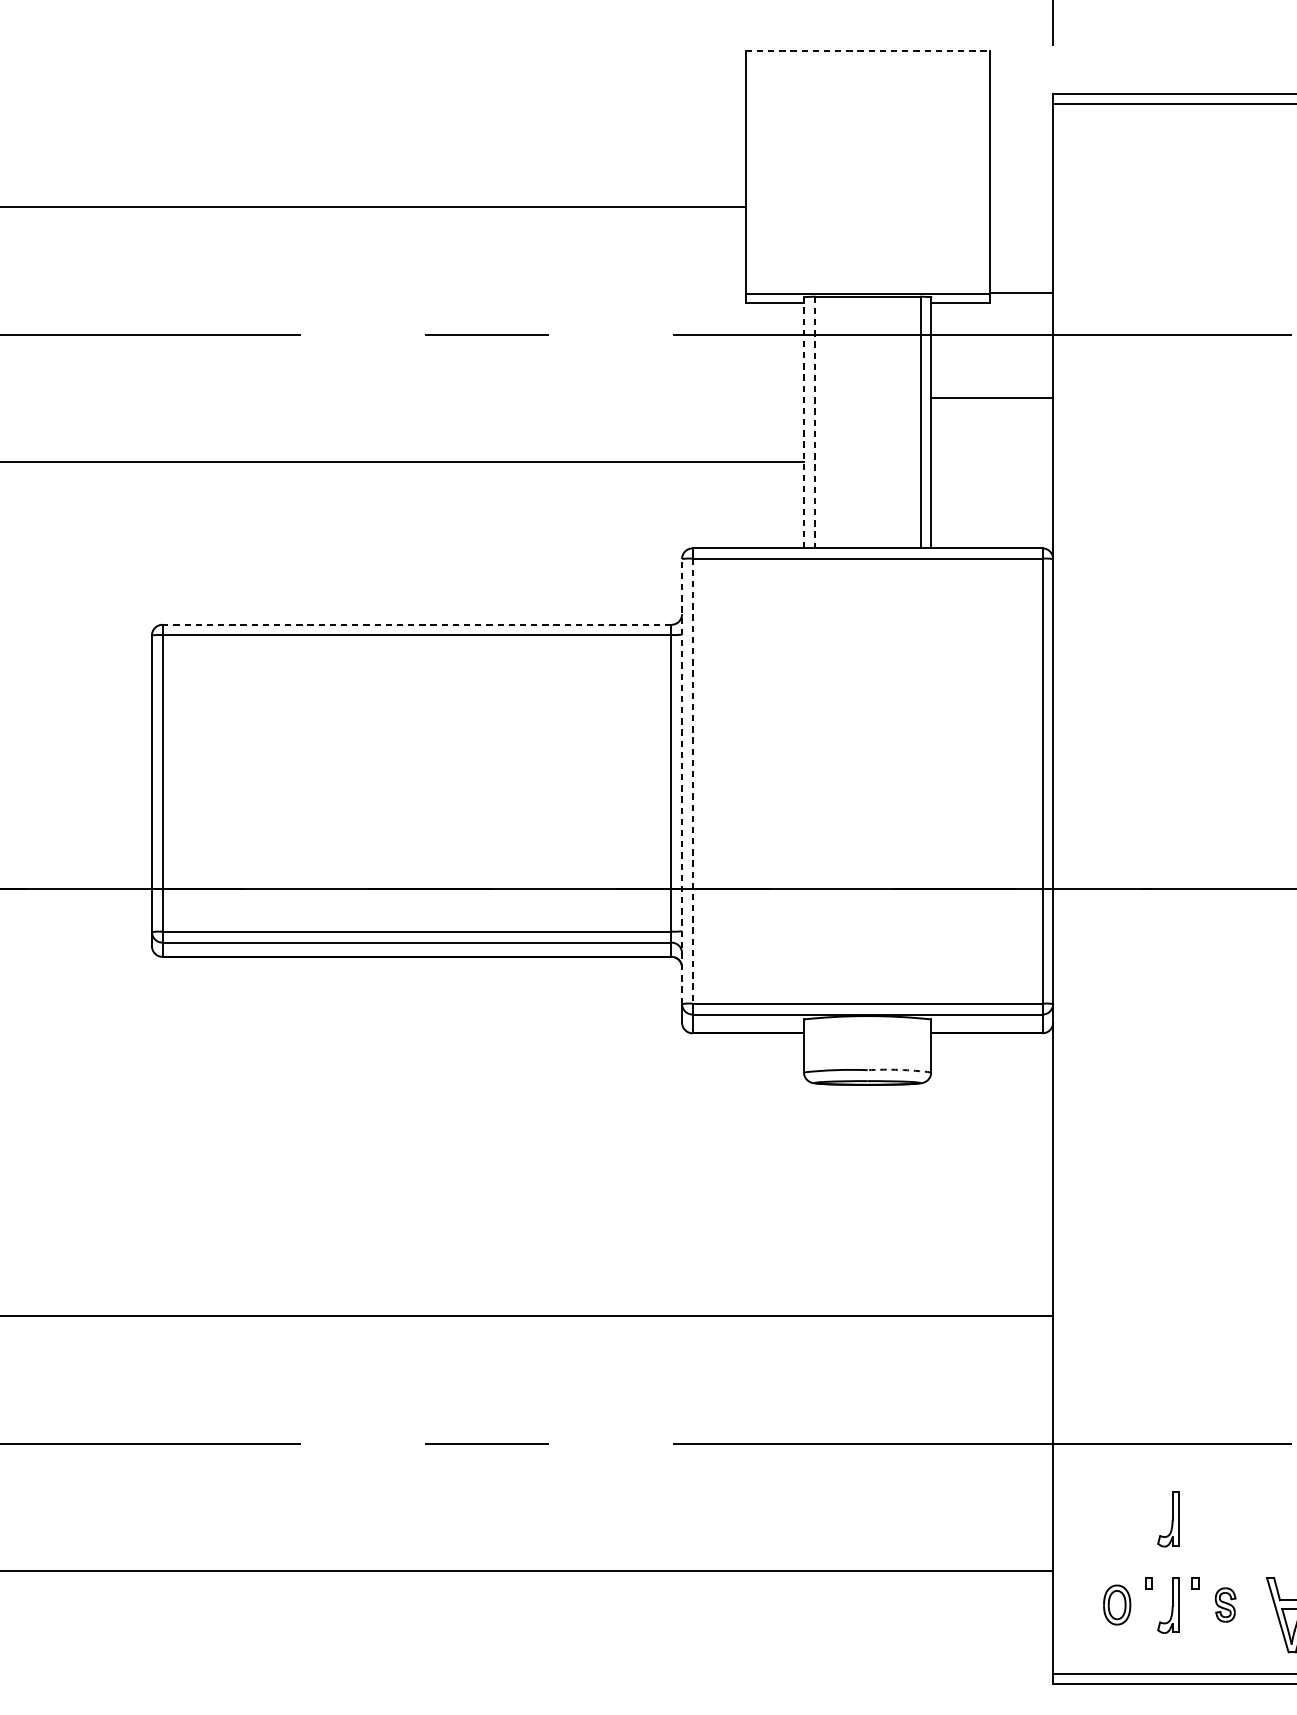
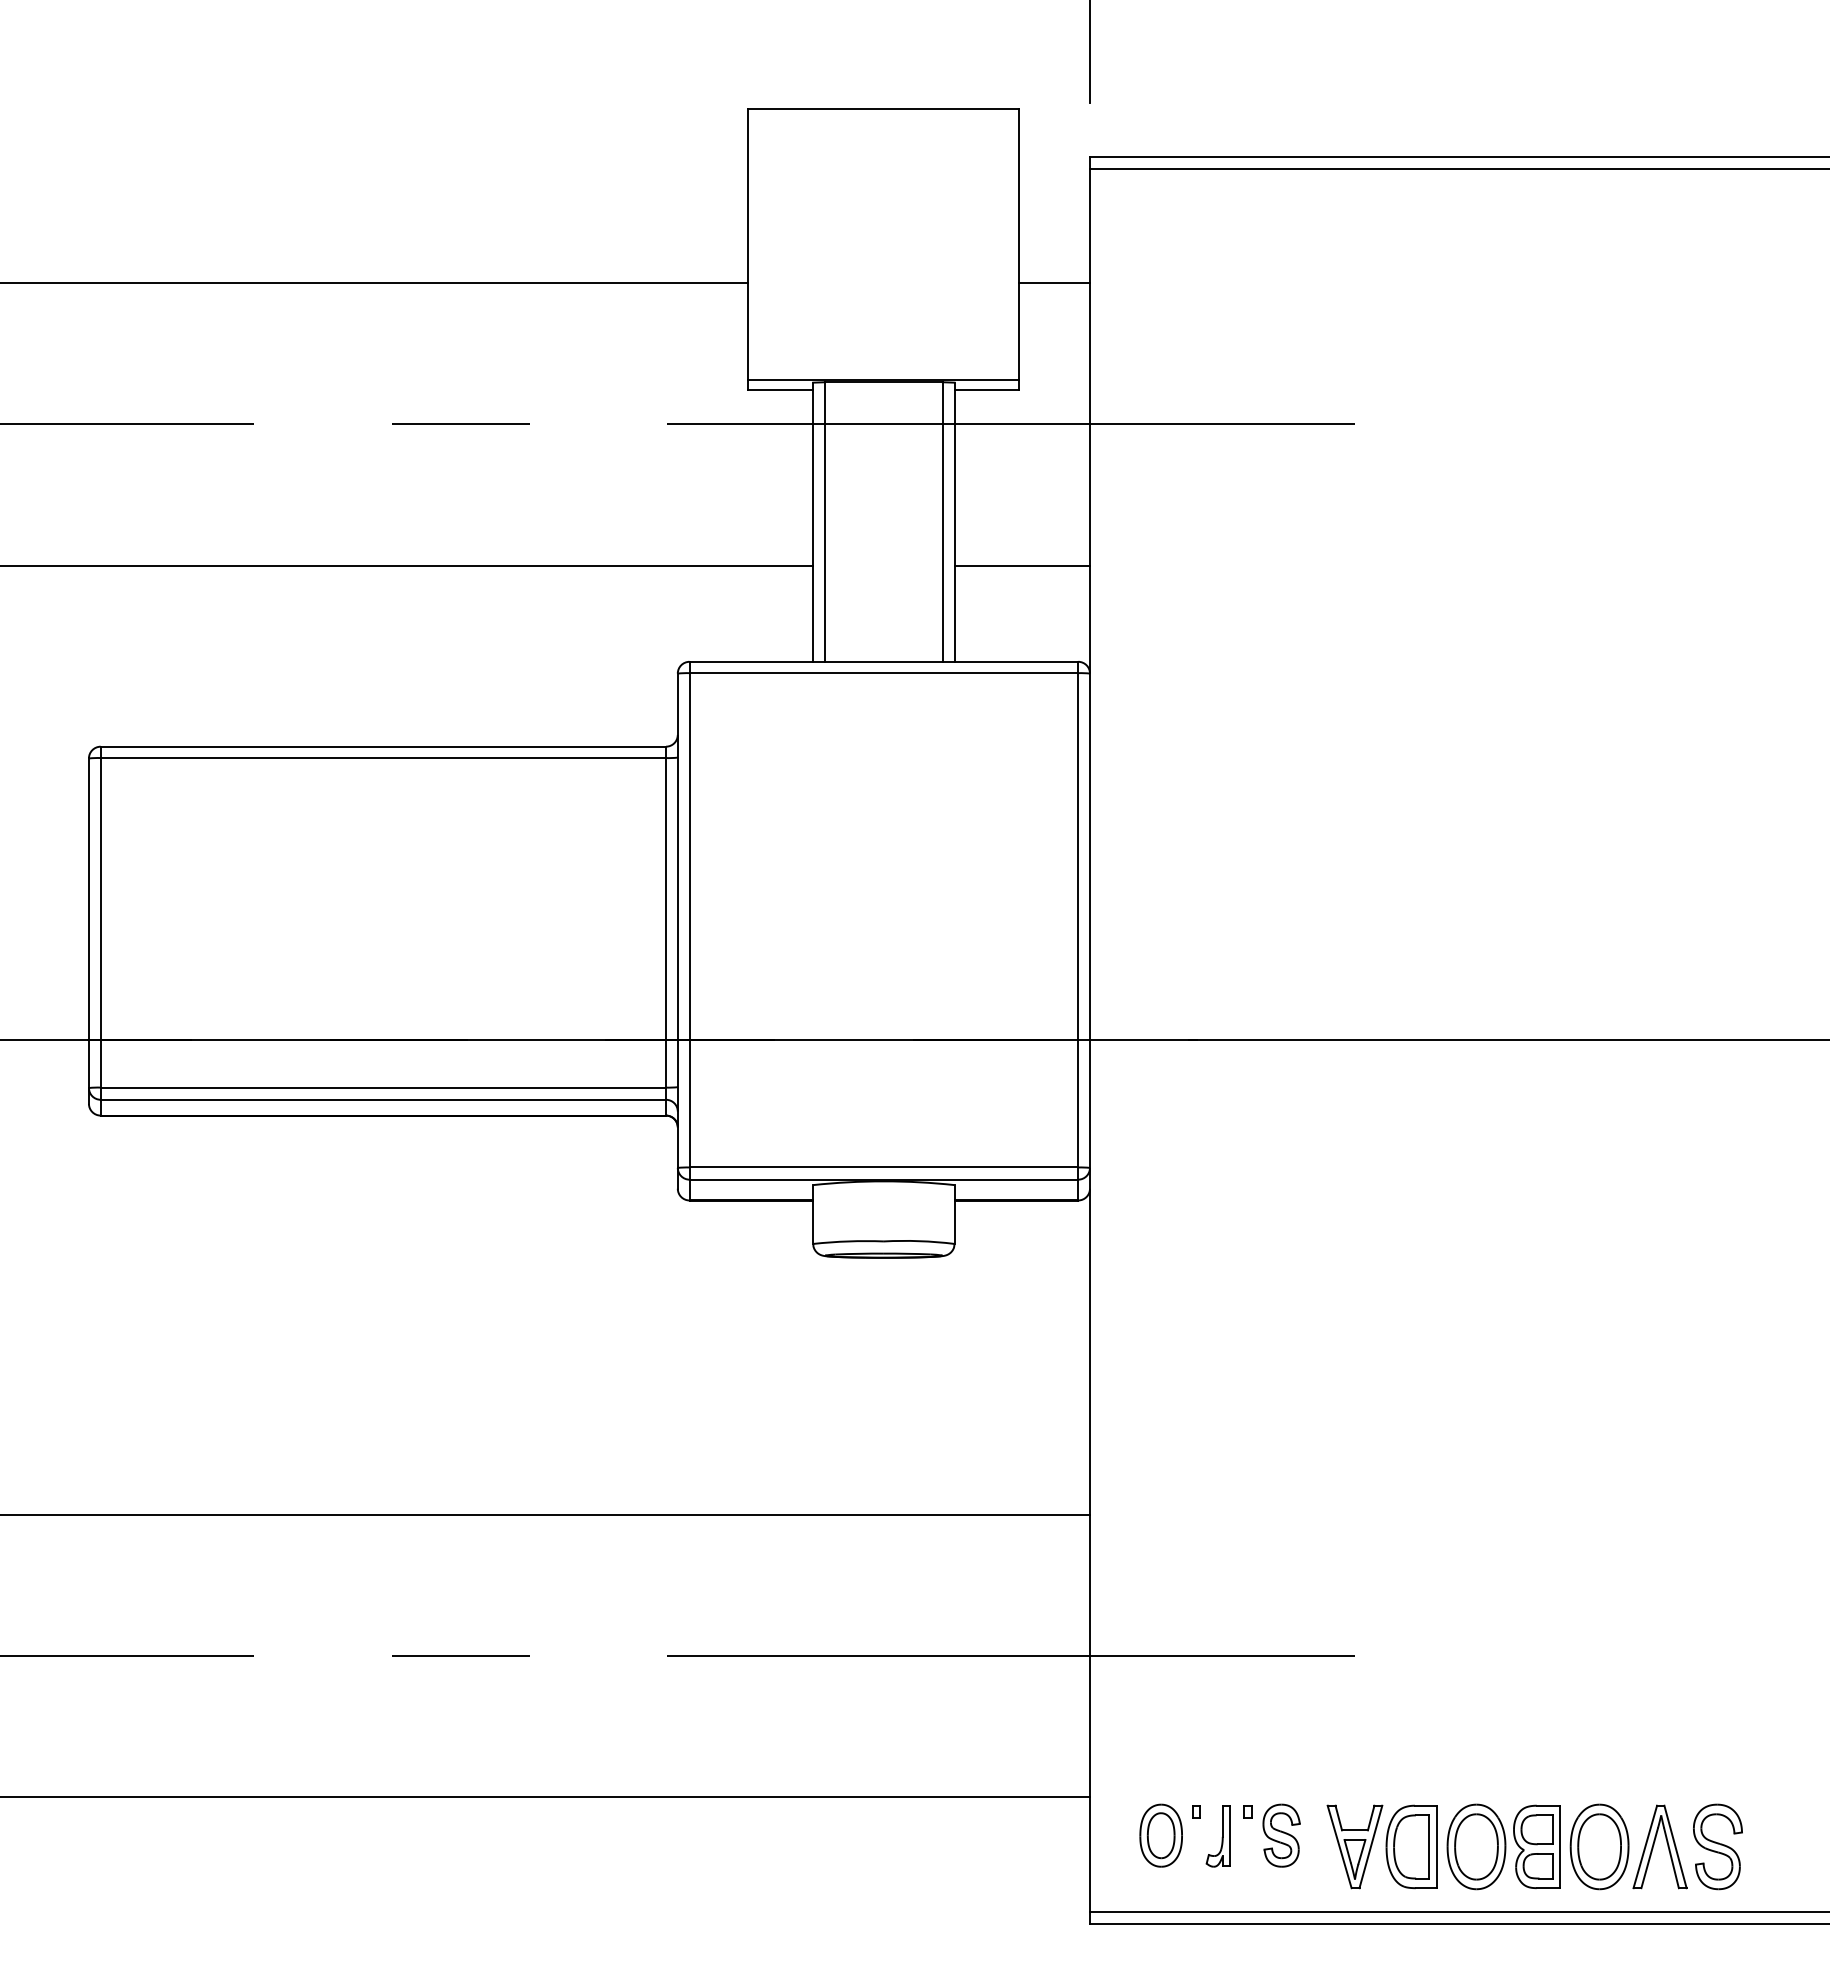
line: (868, 51) -> (884, 109), dashed -> solid
line: (1021, 292) -> (1054, 282), moved
line: (992, 397) -> (1022, 565), moved
line: (804, 422) -> (813, 522), dashed -> solid
line: (815, 422) -> (825, 522), dashed -> solid
line: (417, 624) -> (383, 746), dashed -> solid
line: (681, 781) -> (677, 920), dashed -> solid
line: (692, 781) -> (689, 920), dashed -> solid
arc: (899, 1070) -> (919, 1241), dashed -> solid
part: (1167, 1519) -> (1217, 1740), removed
part: (1116, 1604) -> (1160, 1835), size x1.43
part: (1225, 1604) -> (1281, 1835), size x1.67

